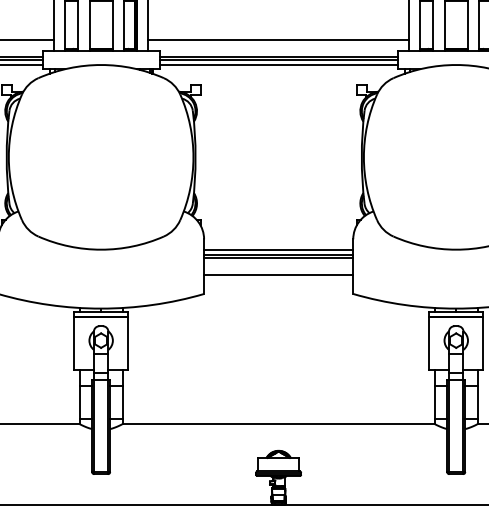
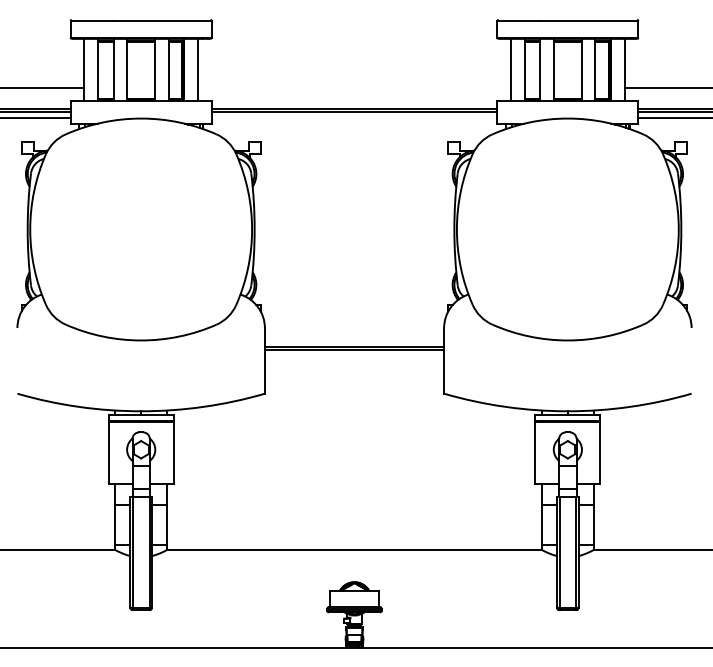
line: (278, 39) -> (354, 88), removed
line: (278, 64) -> (354, 118), removed
line: (278, 249) -> (354, 340), removed
line: (278, 274) -> (354, 370), removed

